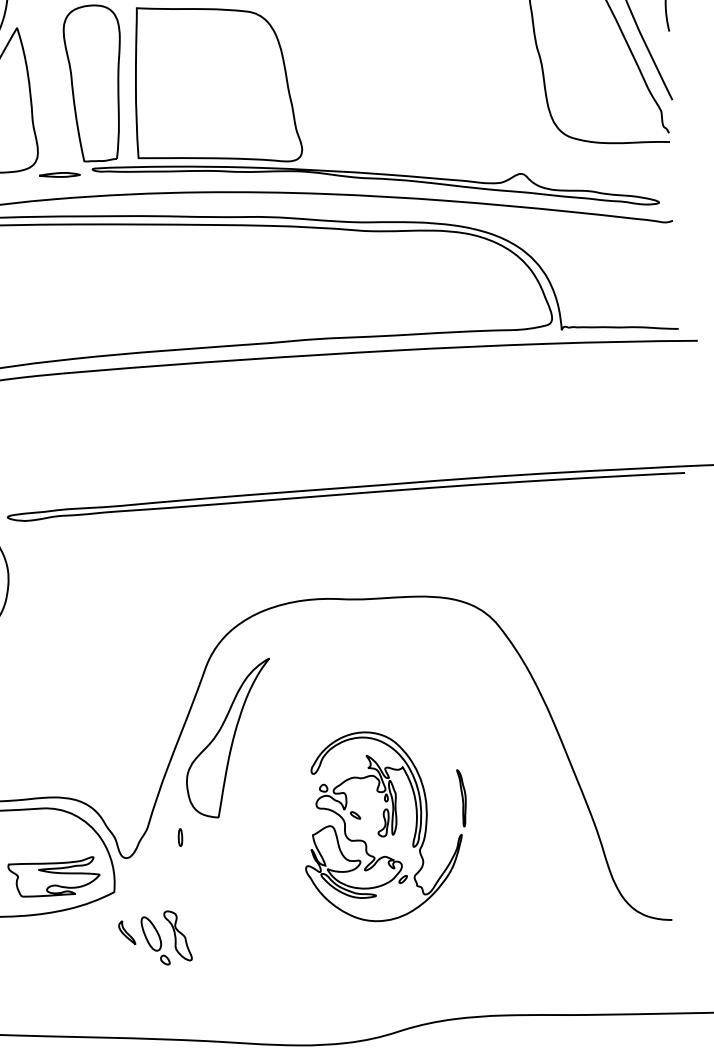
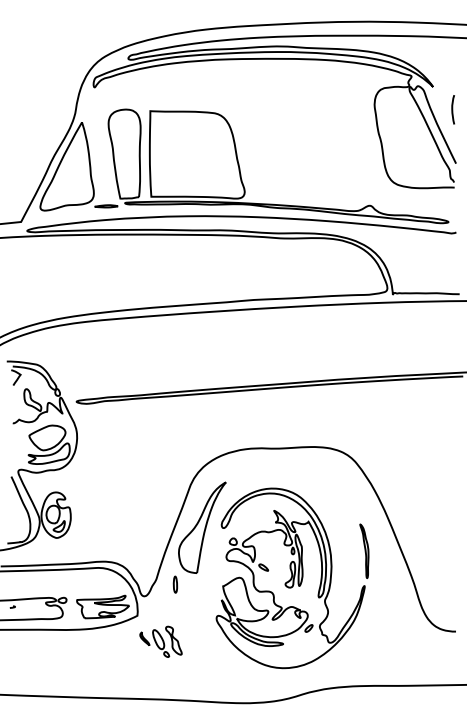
part: (385, 826) -> (292, 578), size x1.67
part: (179, 837) -> (174, 584), size x1.67

